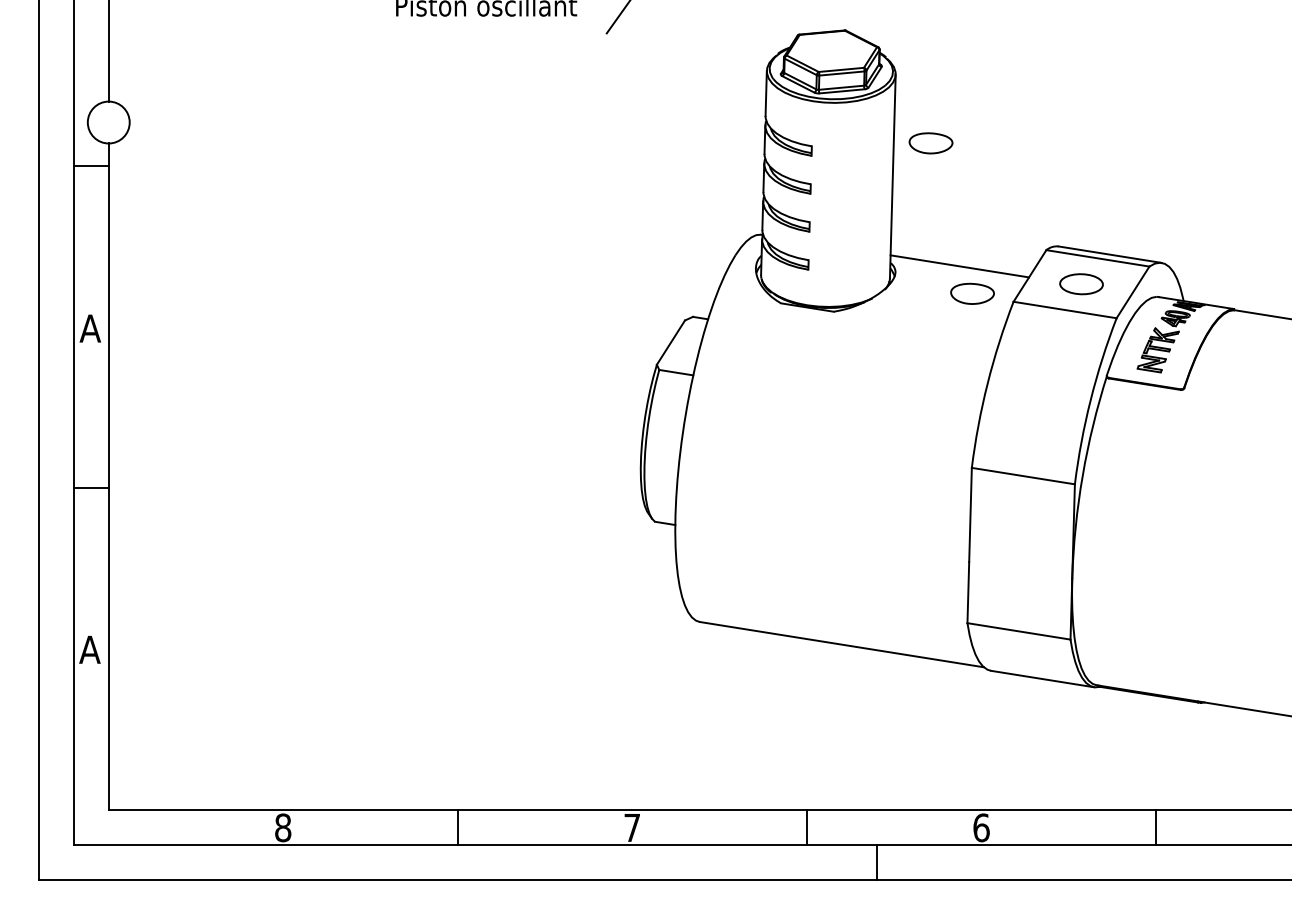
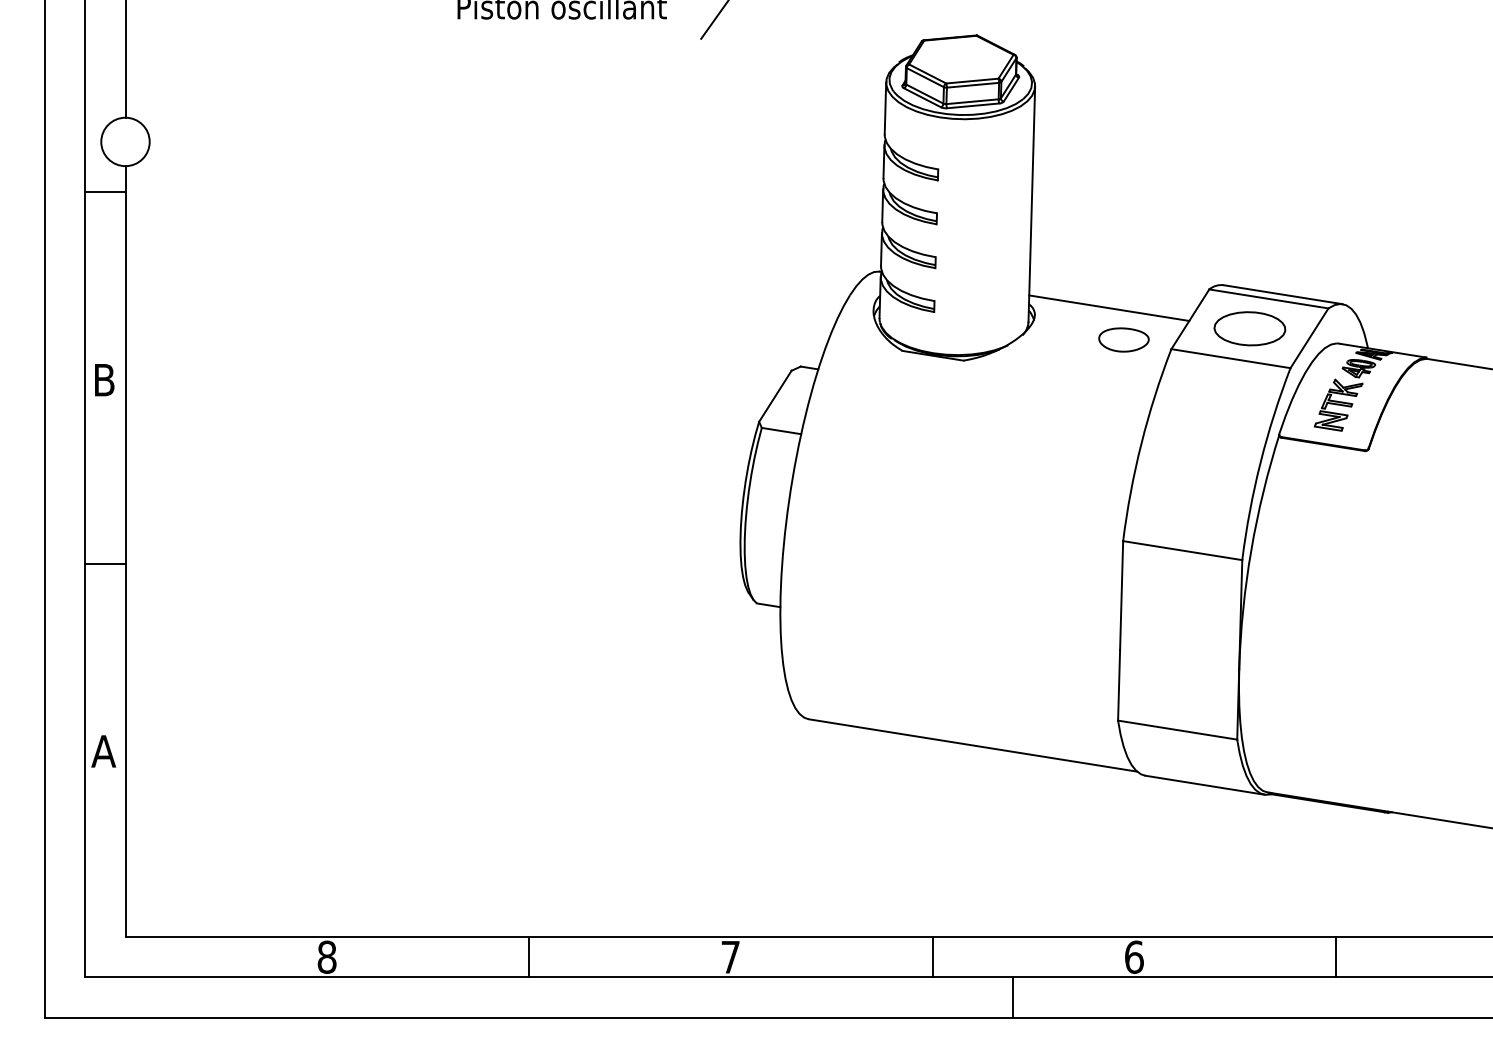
part: (930, 142) -> (1075, 165), removed
part: (1081, 283) -> (1249, 328), size x1.43
text: (89, 328) -> (103, 380), A -> B

